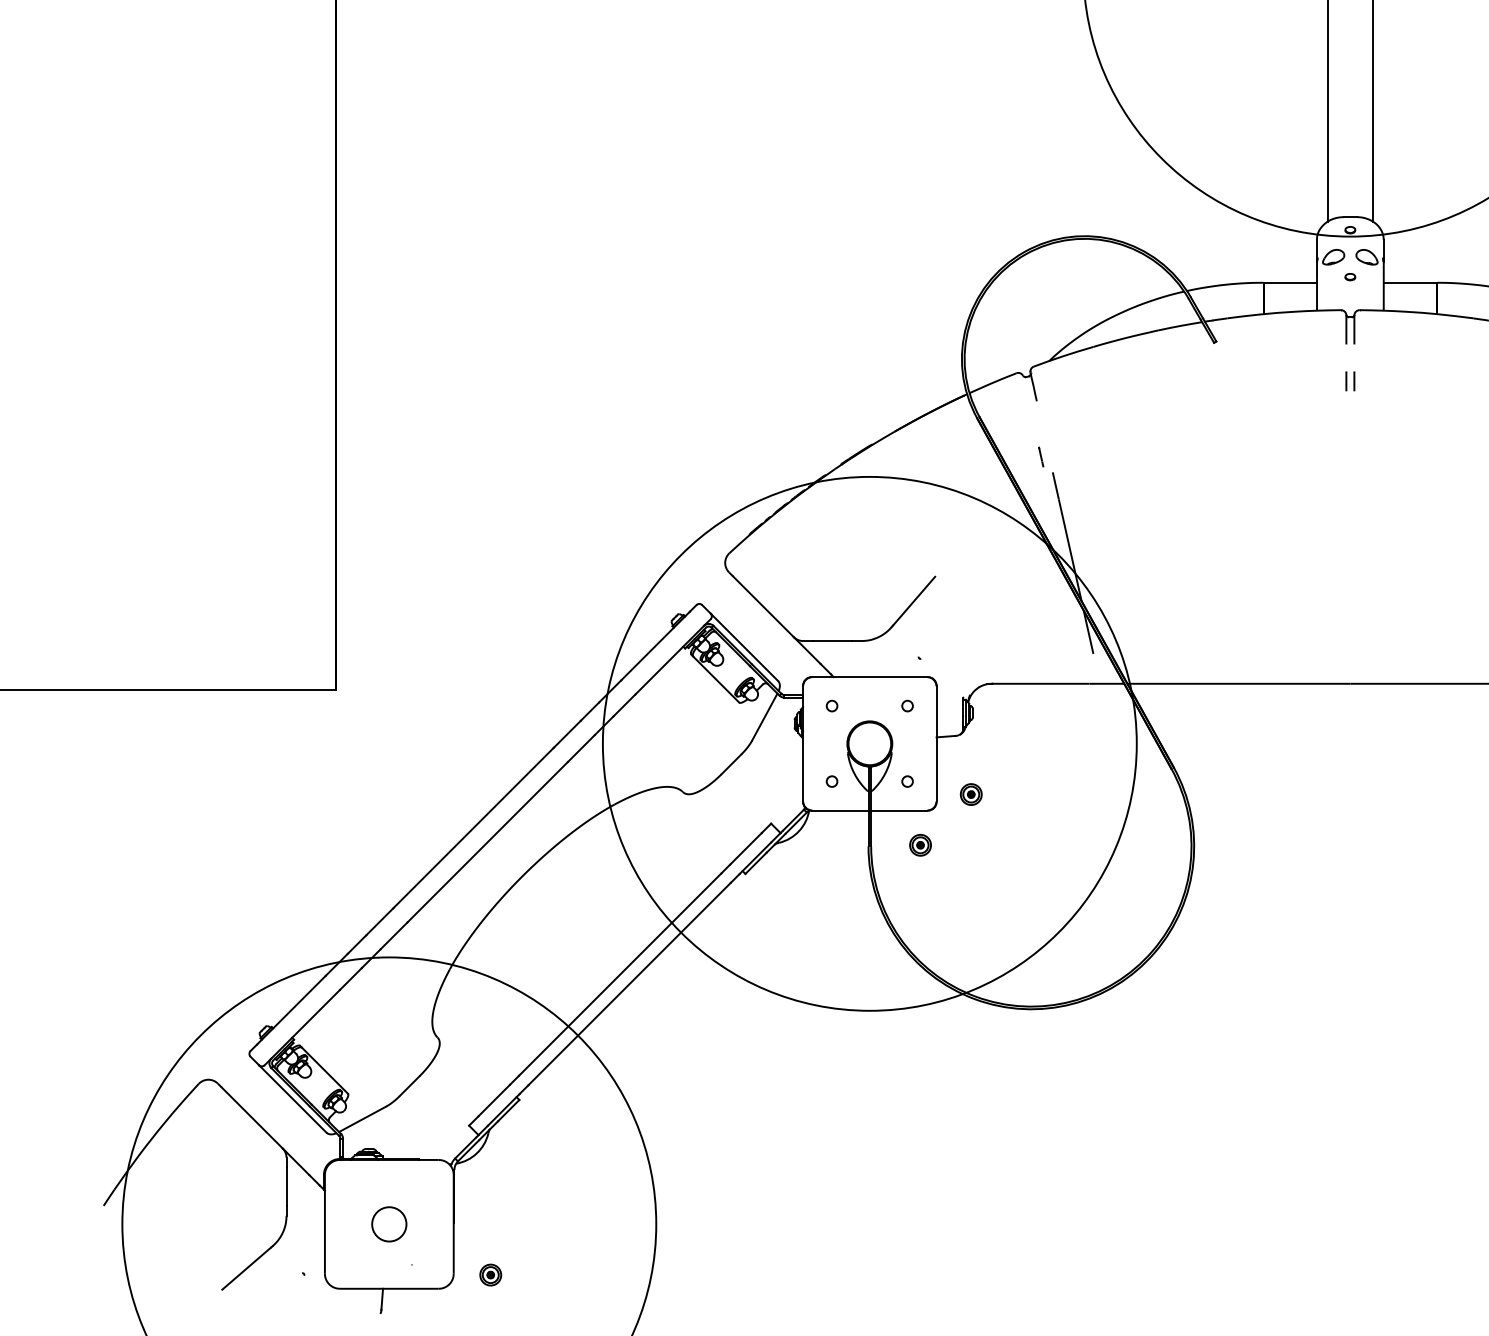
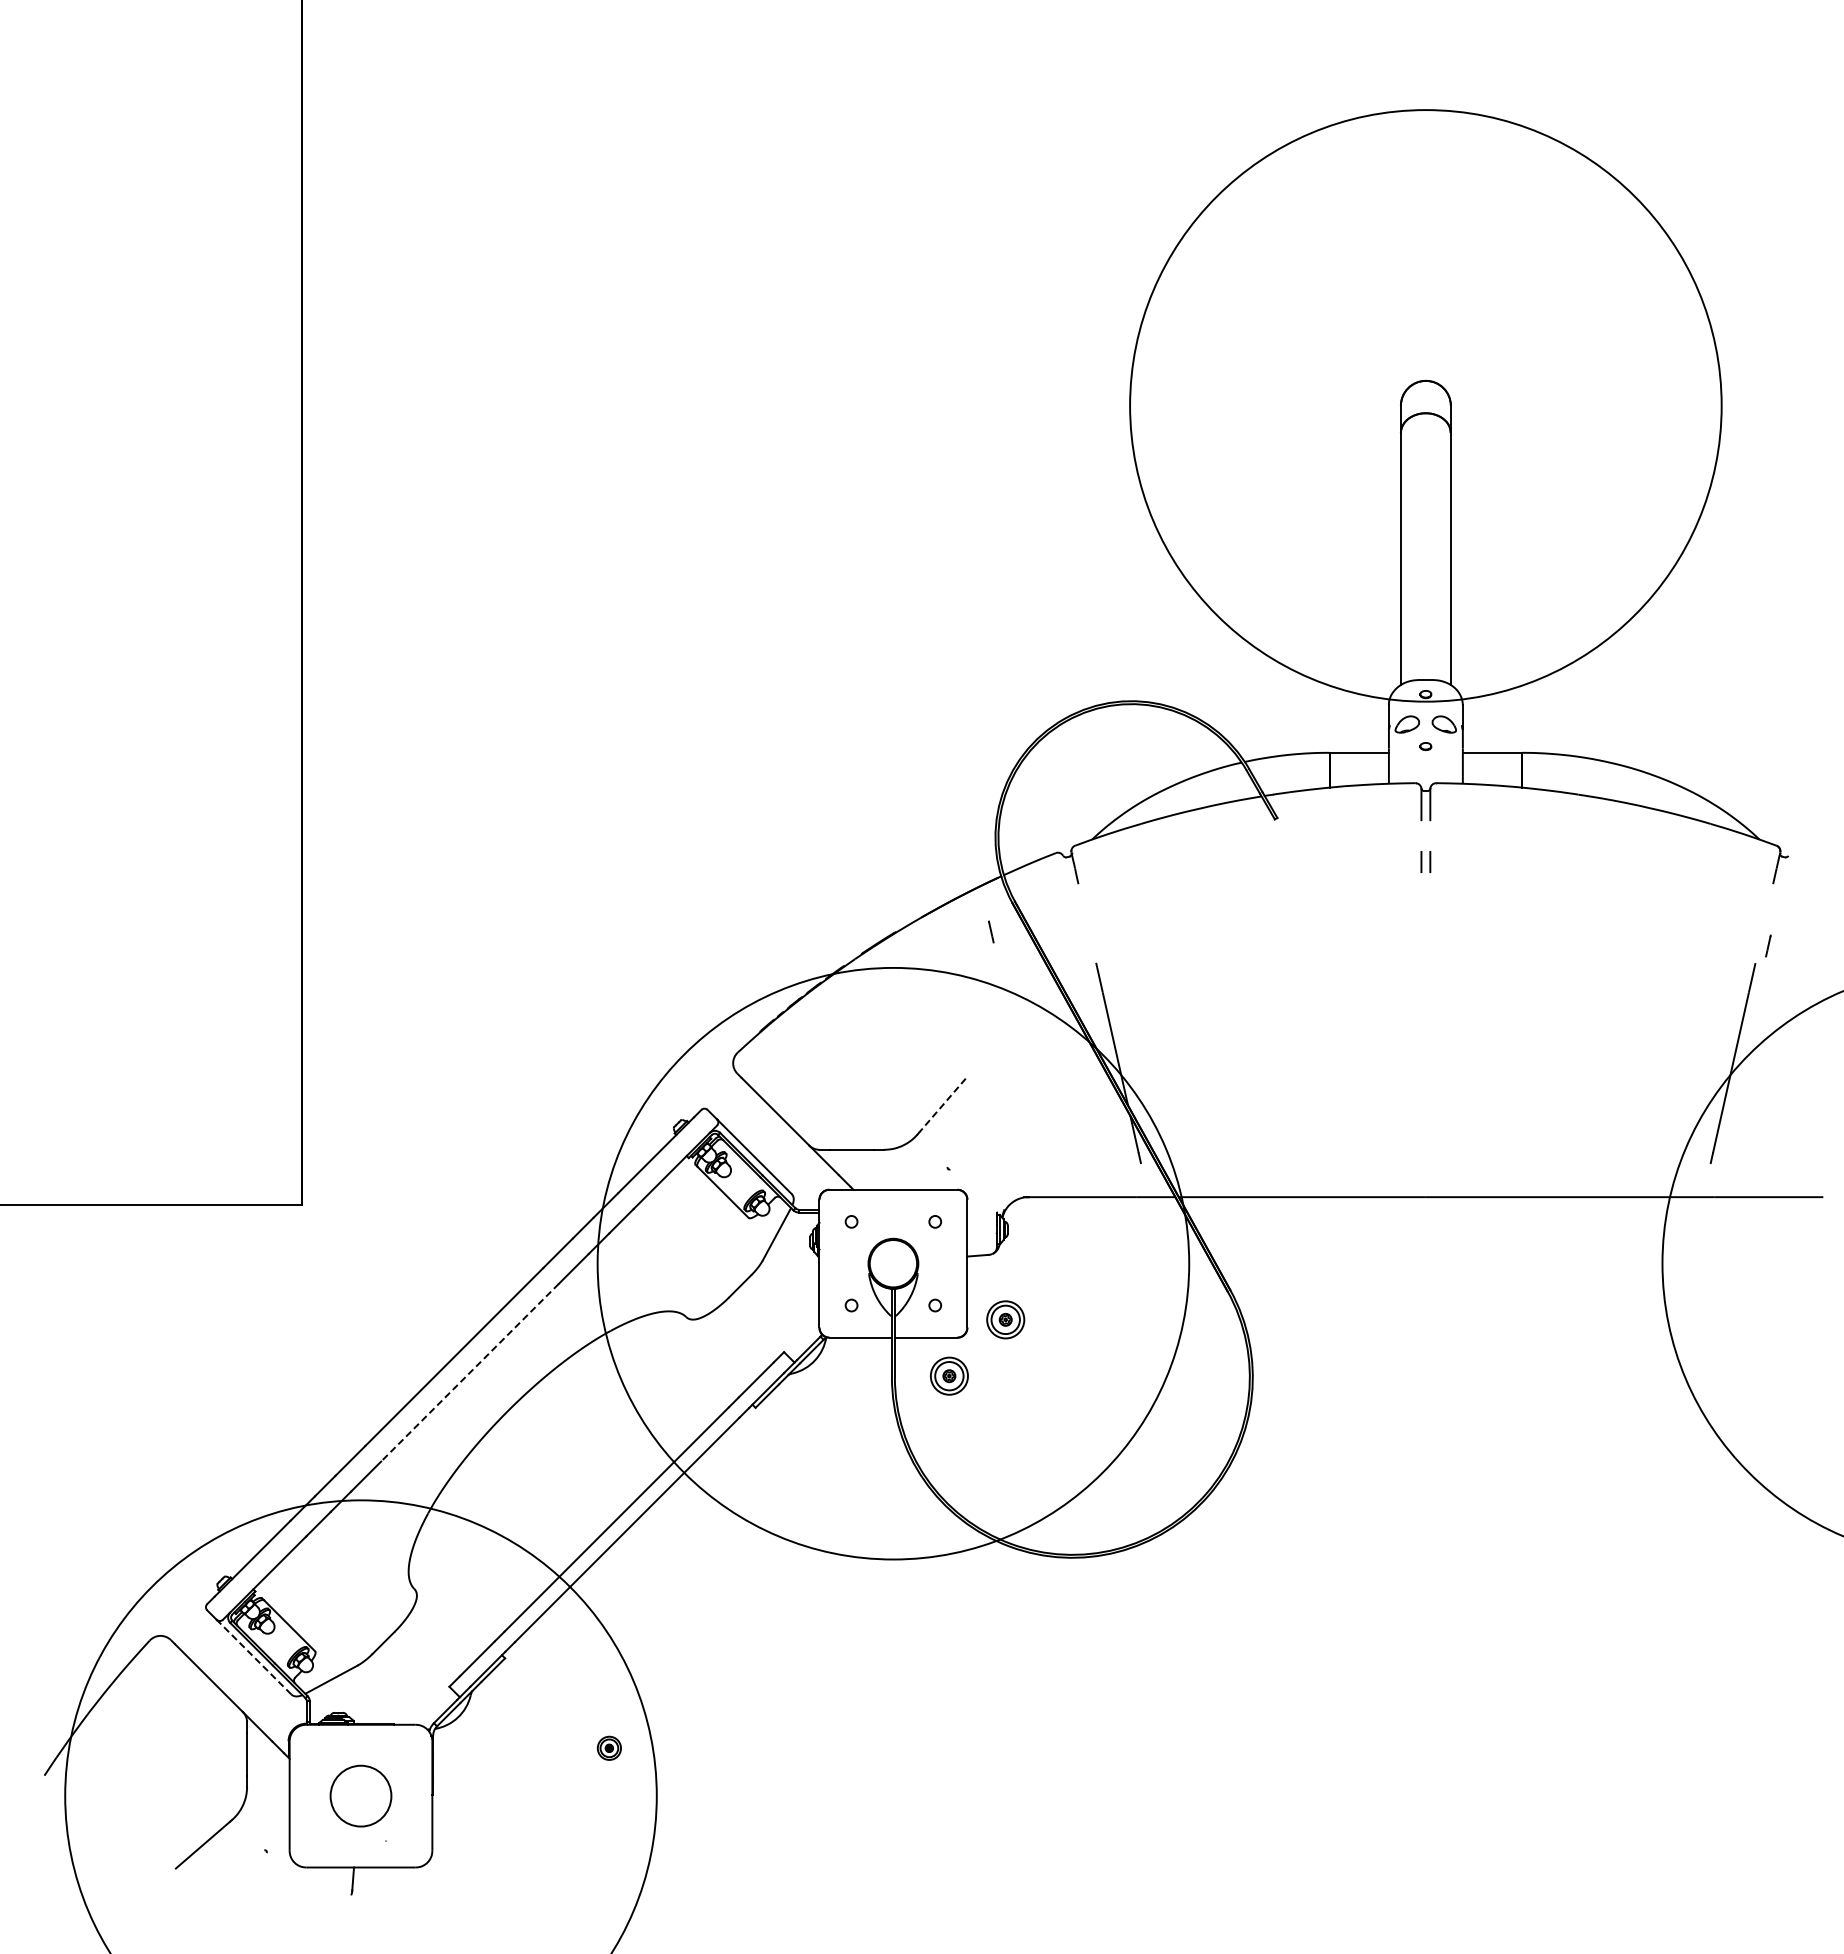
line: (1041, 456) -> (991, 931), moved
line: (914, 601) -> (942, 1105), solid -> dashed
part: (970, 794) -> (1005, 1319), size x1.6
line: (488, 842) -> (470, 1372), solid -> dashed
part: (920, 844) -> (949, 1375), size x1.6
line: (292, 1098) -> (253, 1656), solid -> dashed
circle: (389, 1224) -> (361, 1796), size x1.6
part: (489, 1274) -> (608, 1747), moved

